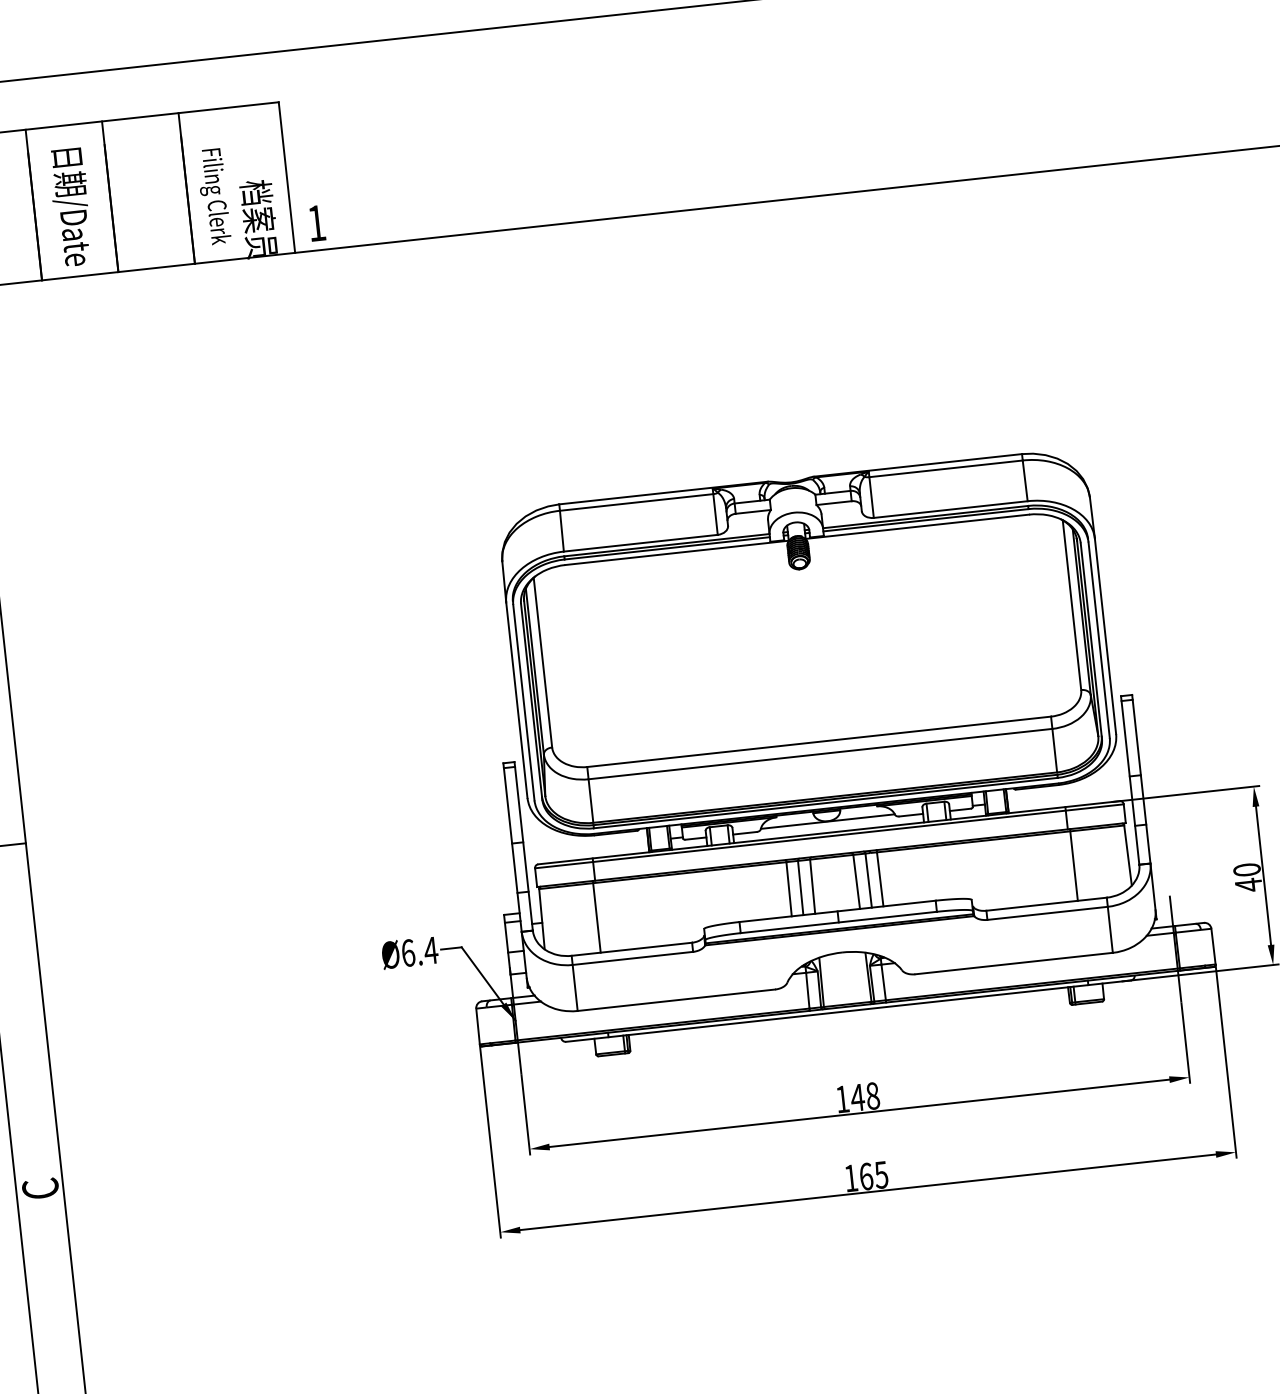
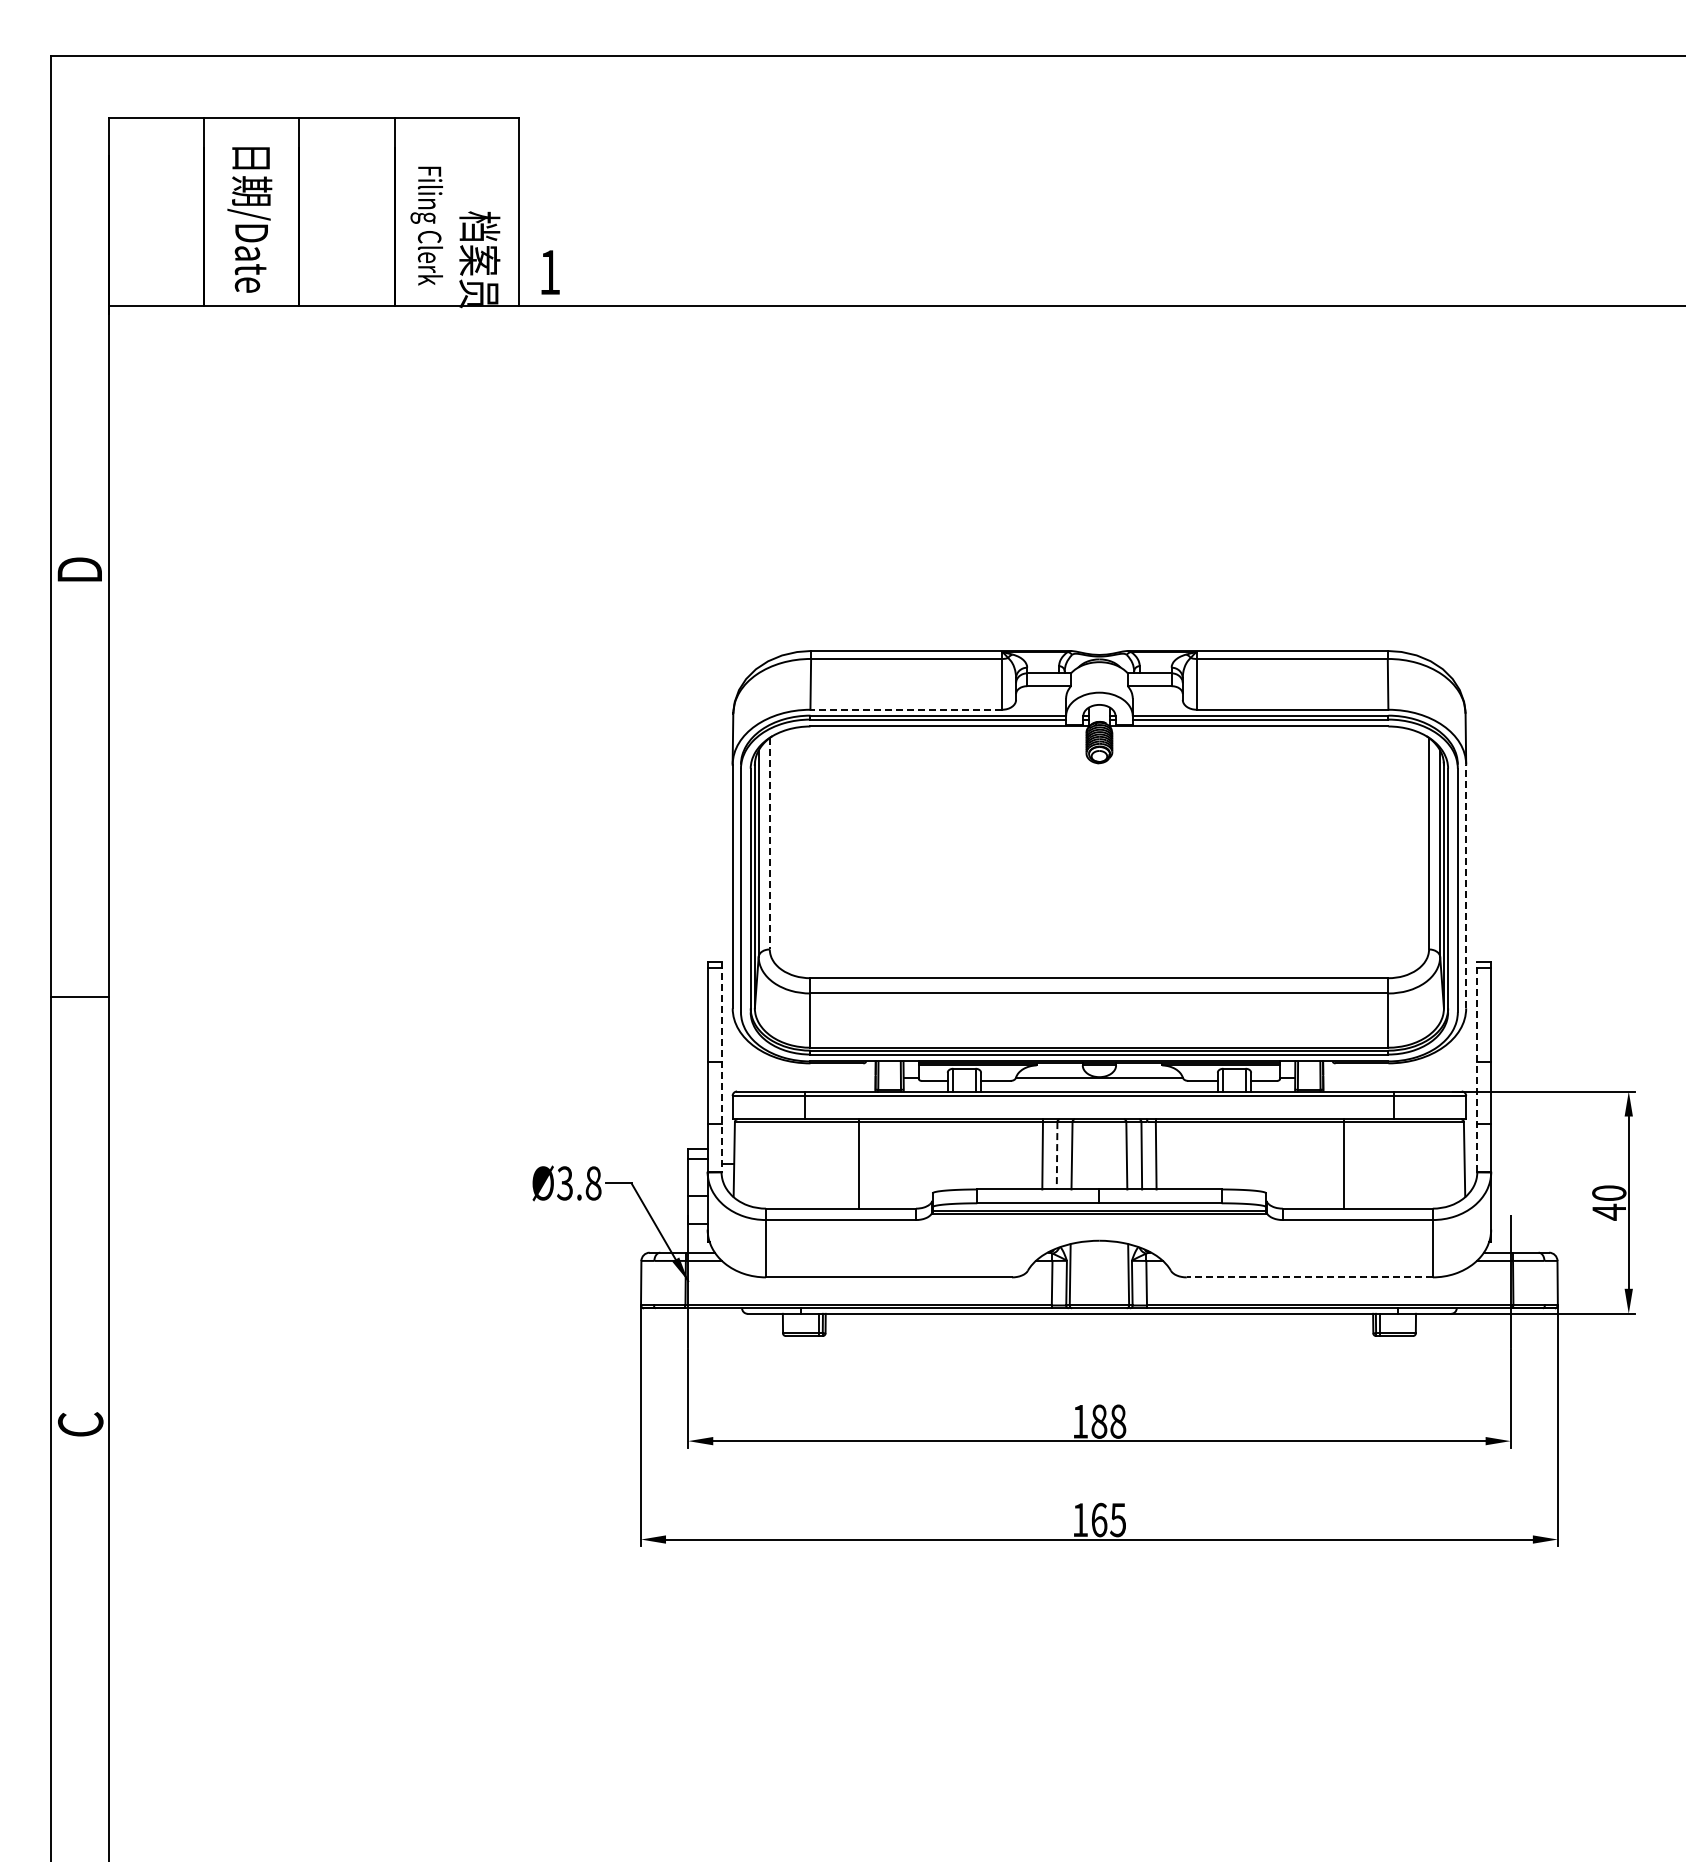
line: (640, 543) -> (906, 709), solid -> dashed
line: (1105, 636) -> (1466, 886), solid -> dashed
line: (542, 662) -> (769, 843), solid -> dashed
line: (1130, 780) -> (1477, 1067), solid -> dashed
line: (523, 846) -> (721, 1067), solid -> dashed
line: (1073, 864) -> (1343, 1163), moved
line: (800, 887) -> (1057, 1155), solid -> dashed
line: (597, 916) -> (859, 1163), moved
text: (419, 951) -> (579, 1183), Ø6.4 -> Ø3.8
line: (1013, 963) -> (1309, 1277), solid -> dashed
text: (857, 1097) -> (1098, 1421), 148 -> 188

